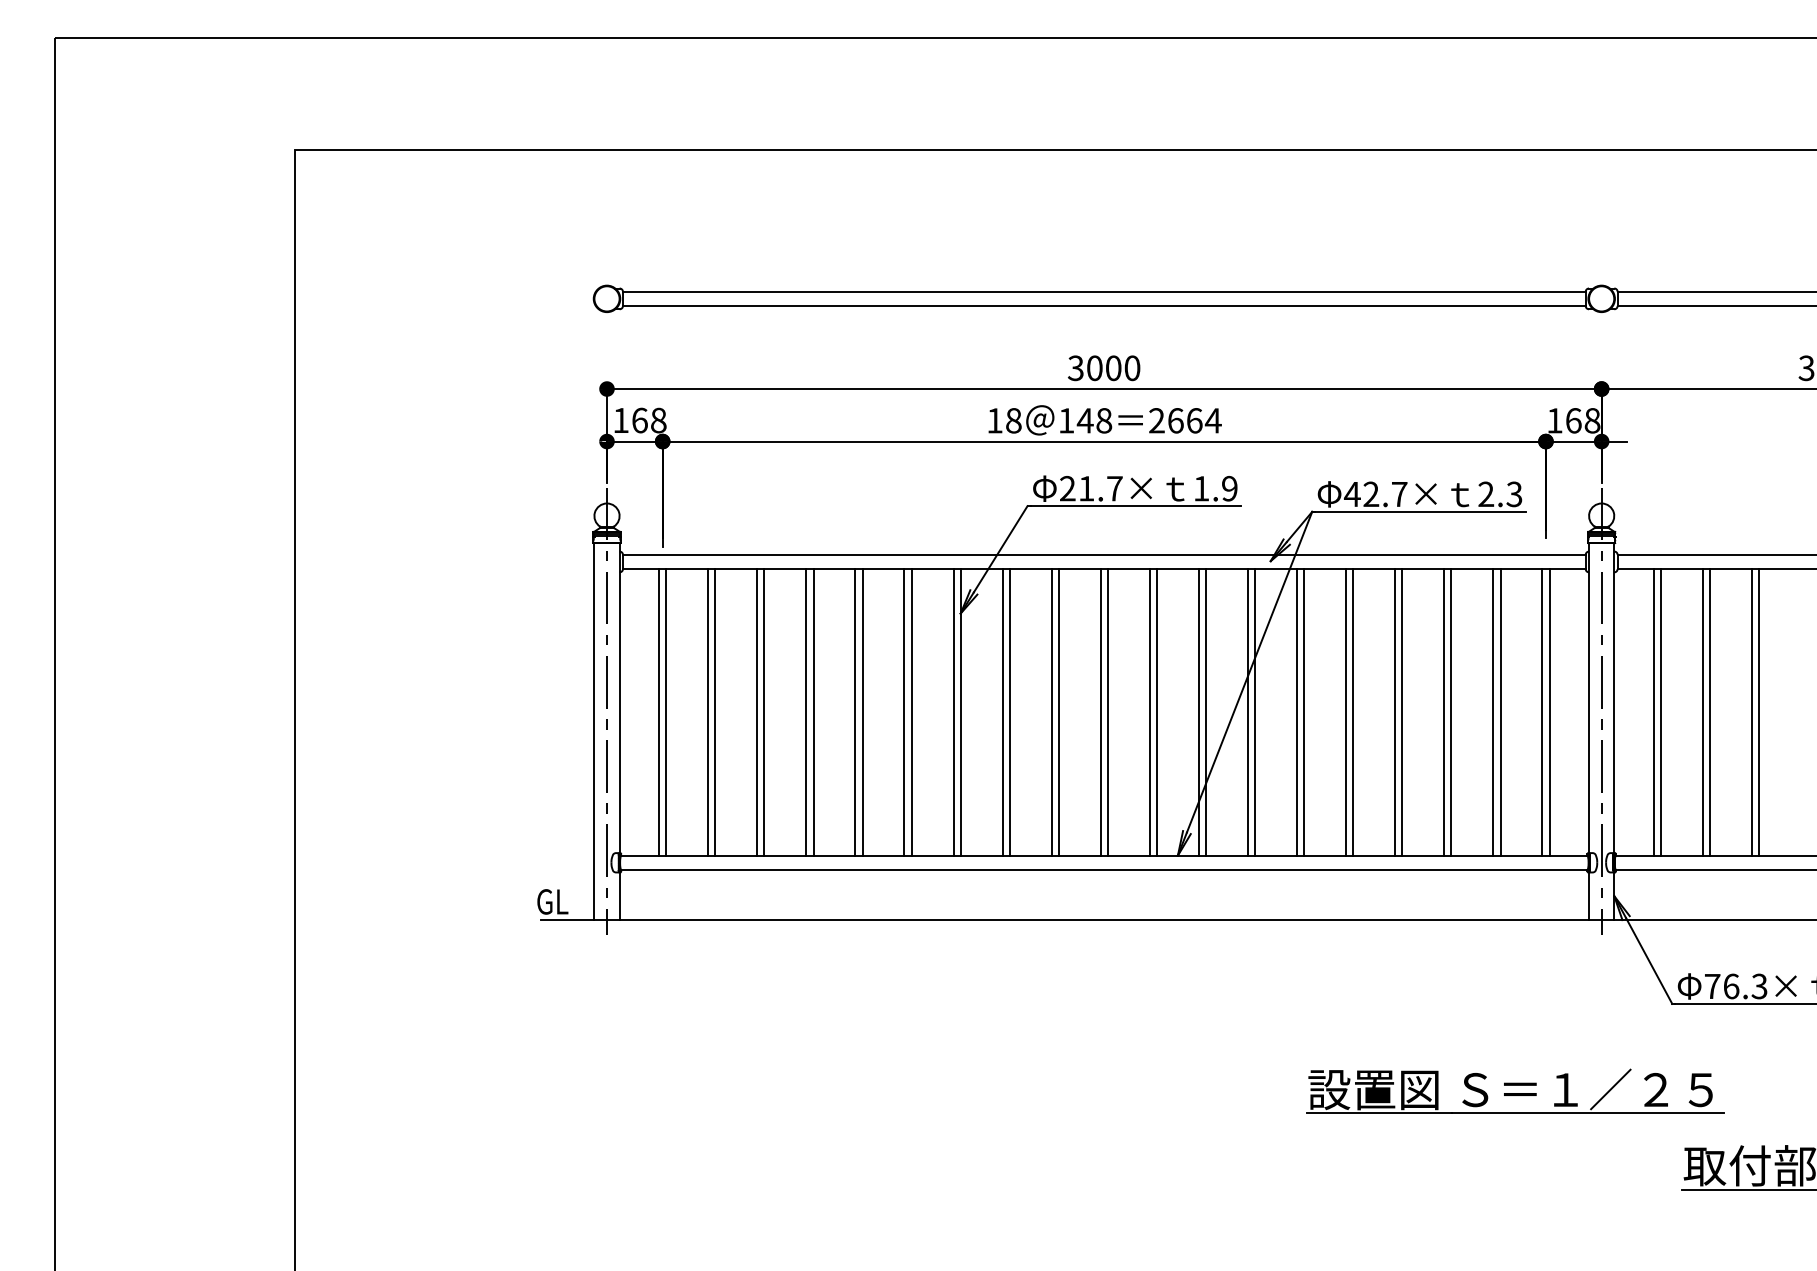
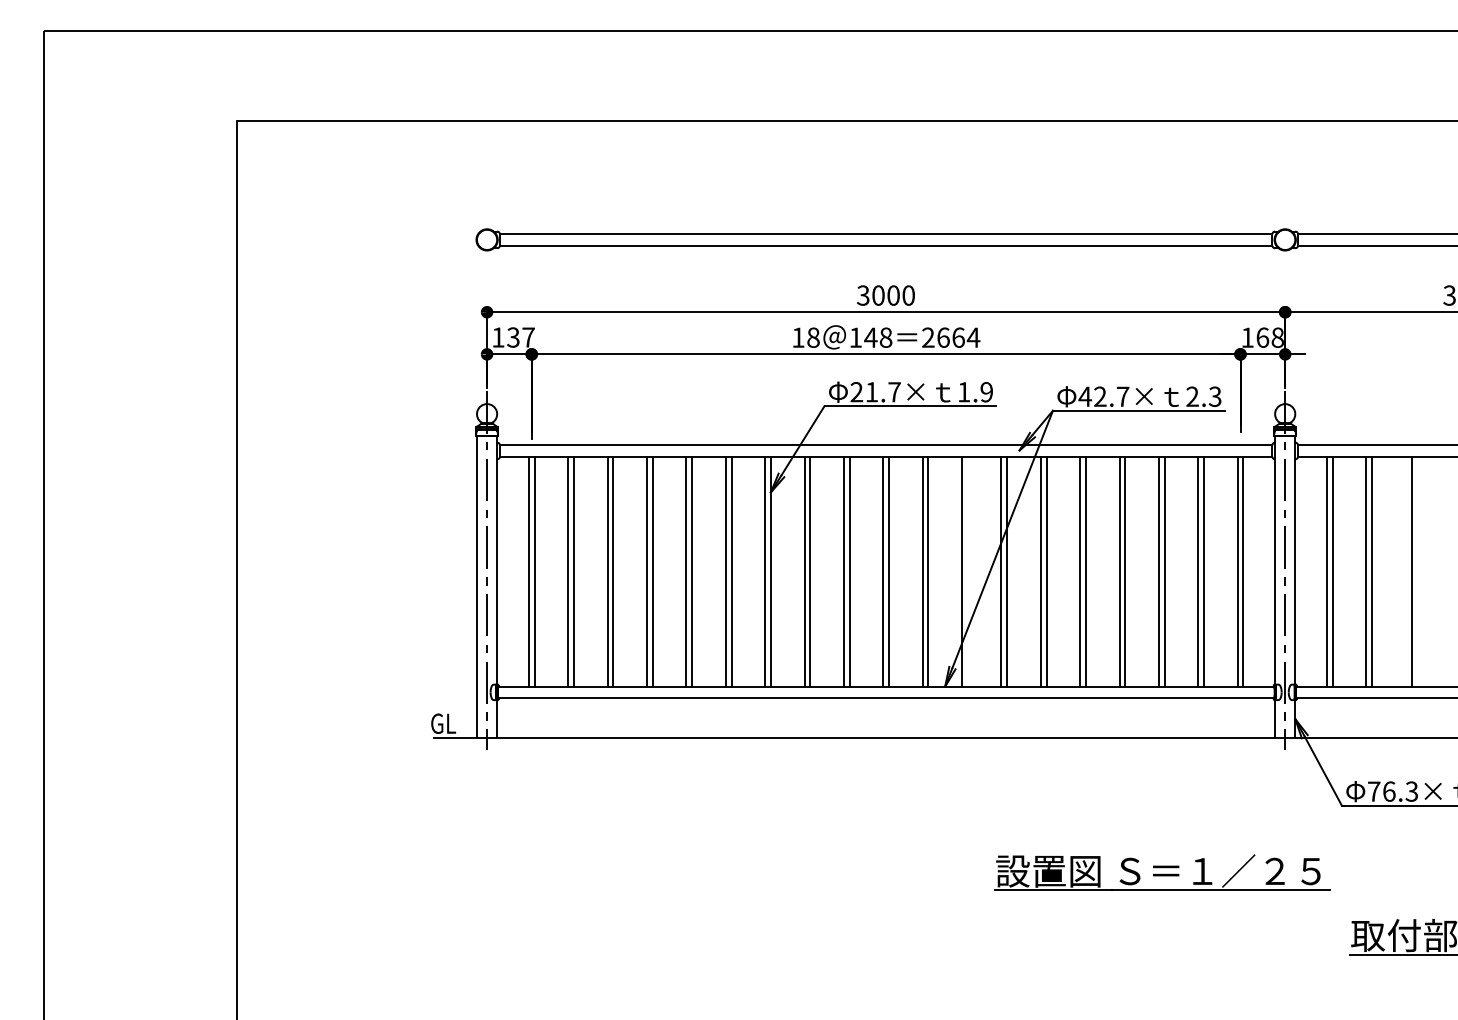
text: (648, 420) -> (520, 337), 168 -> 137
line: (1206, 712) -> (968, 571), removed
line: (1751, 712) -> (1405, 571), removed
part: (1515, 1090) -> (1162, 871), moved

